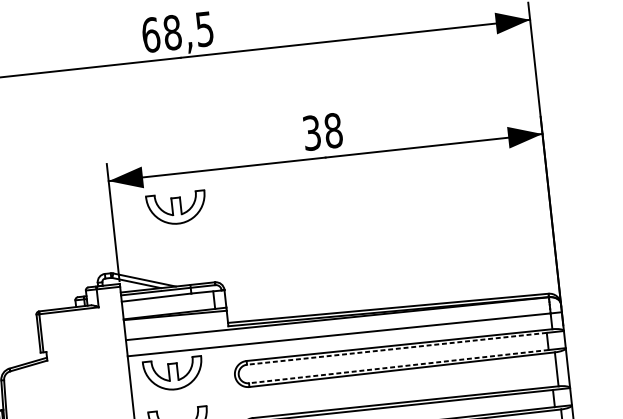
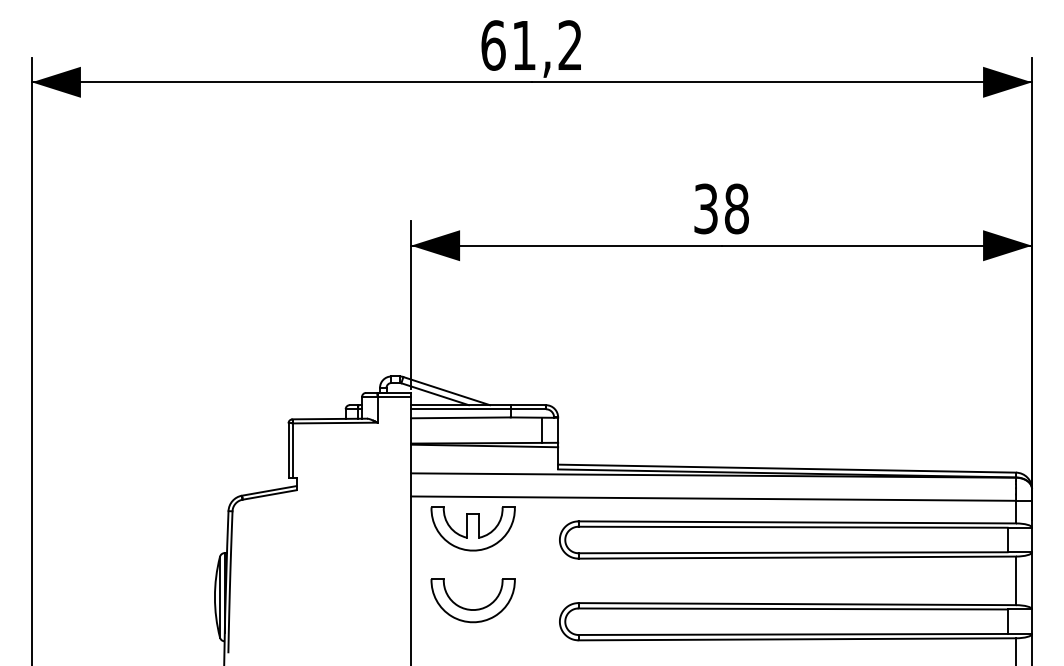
text: (188, 30) -> (546, 45), 68,5 -> 61,2
part: (176, 208) -> (502, 294), removed
line: (396, 349) -> (792, 527), dashed -> solid
line: (398, 366) -> (792, 552), dashed -> solid

